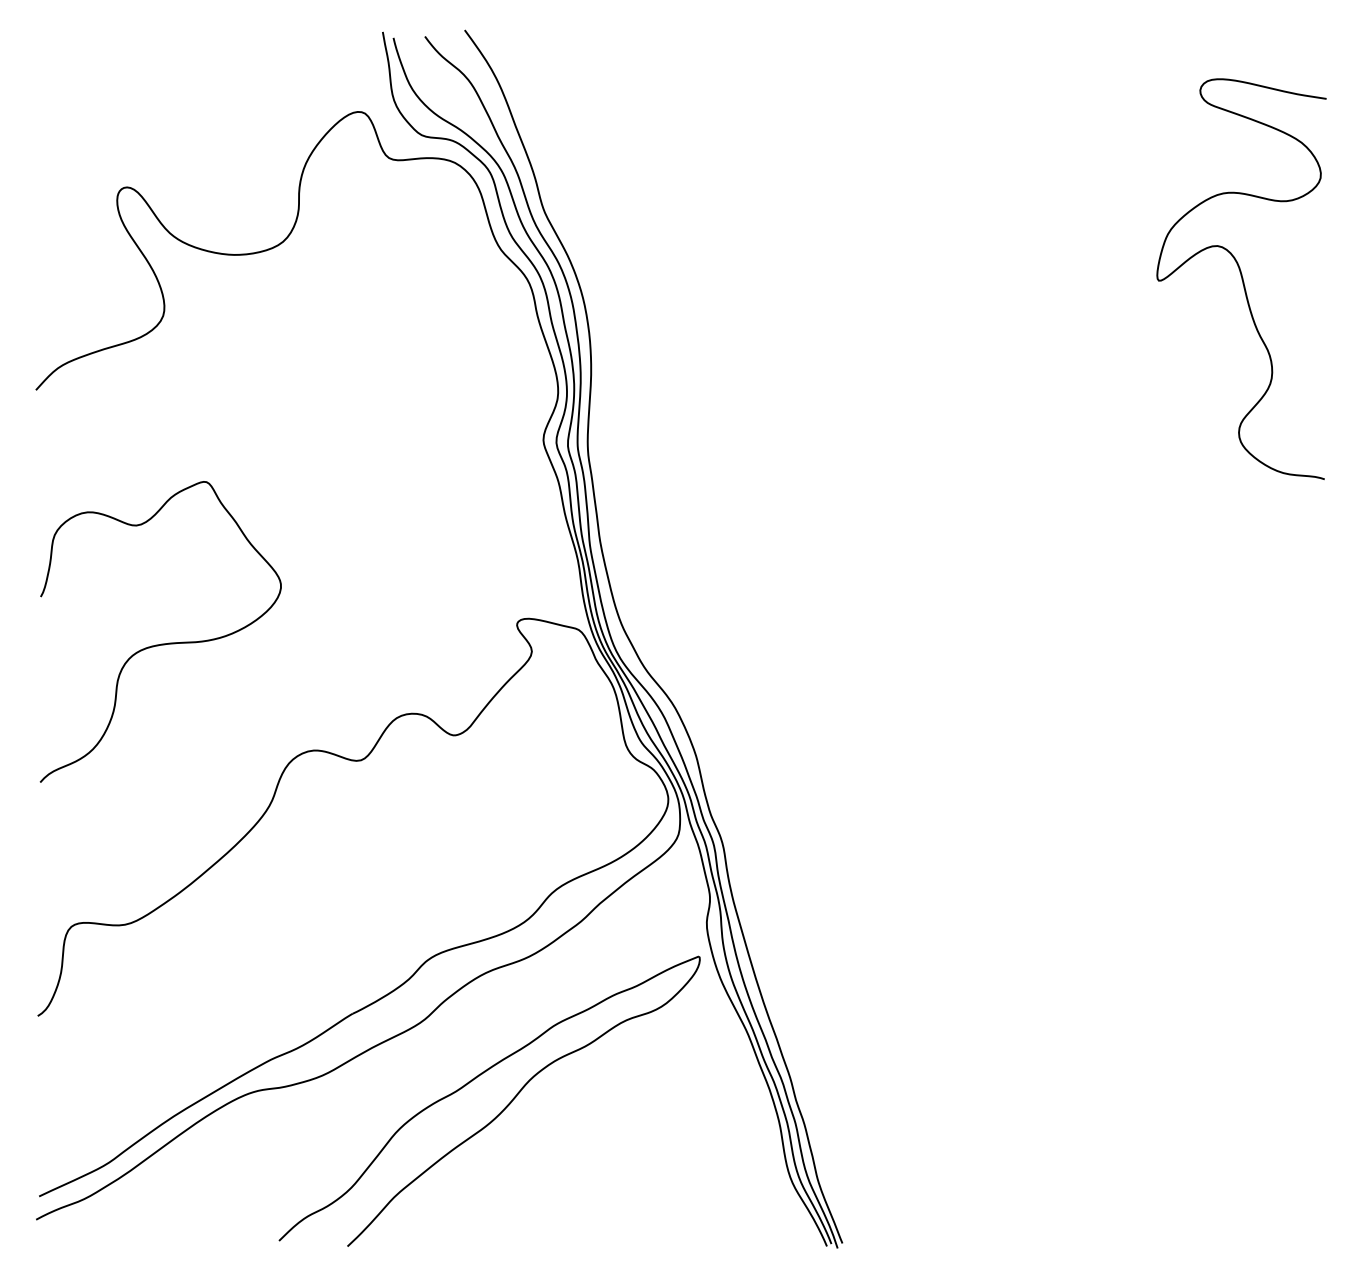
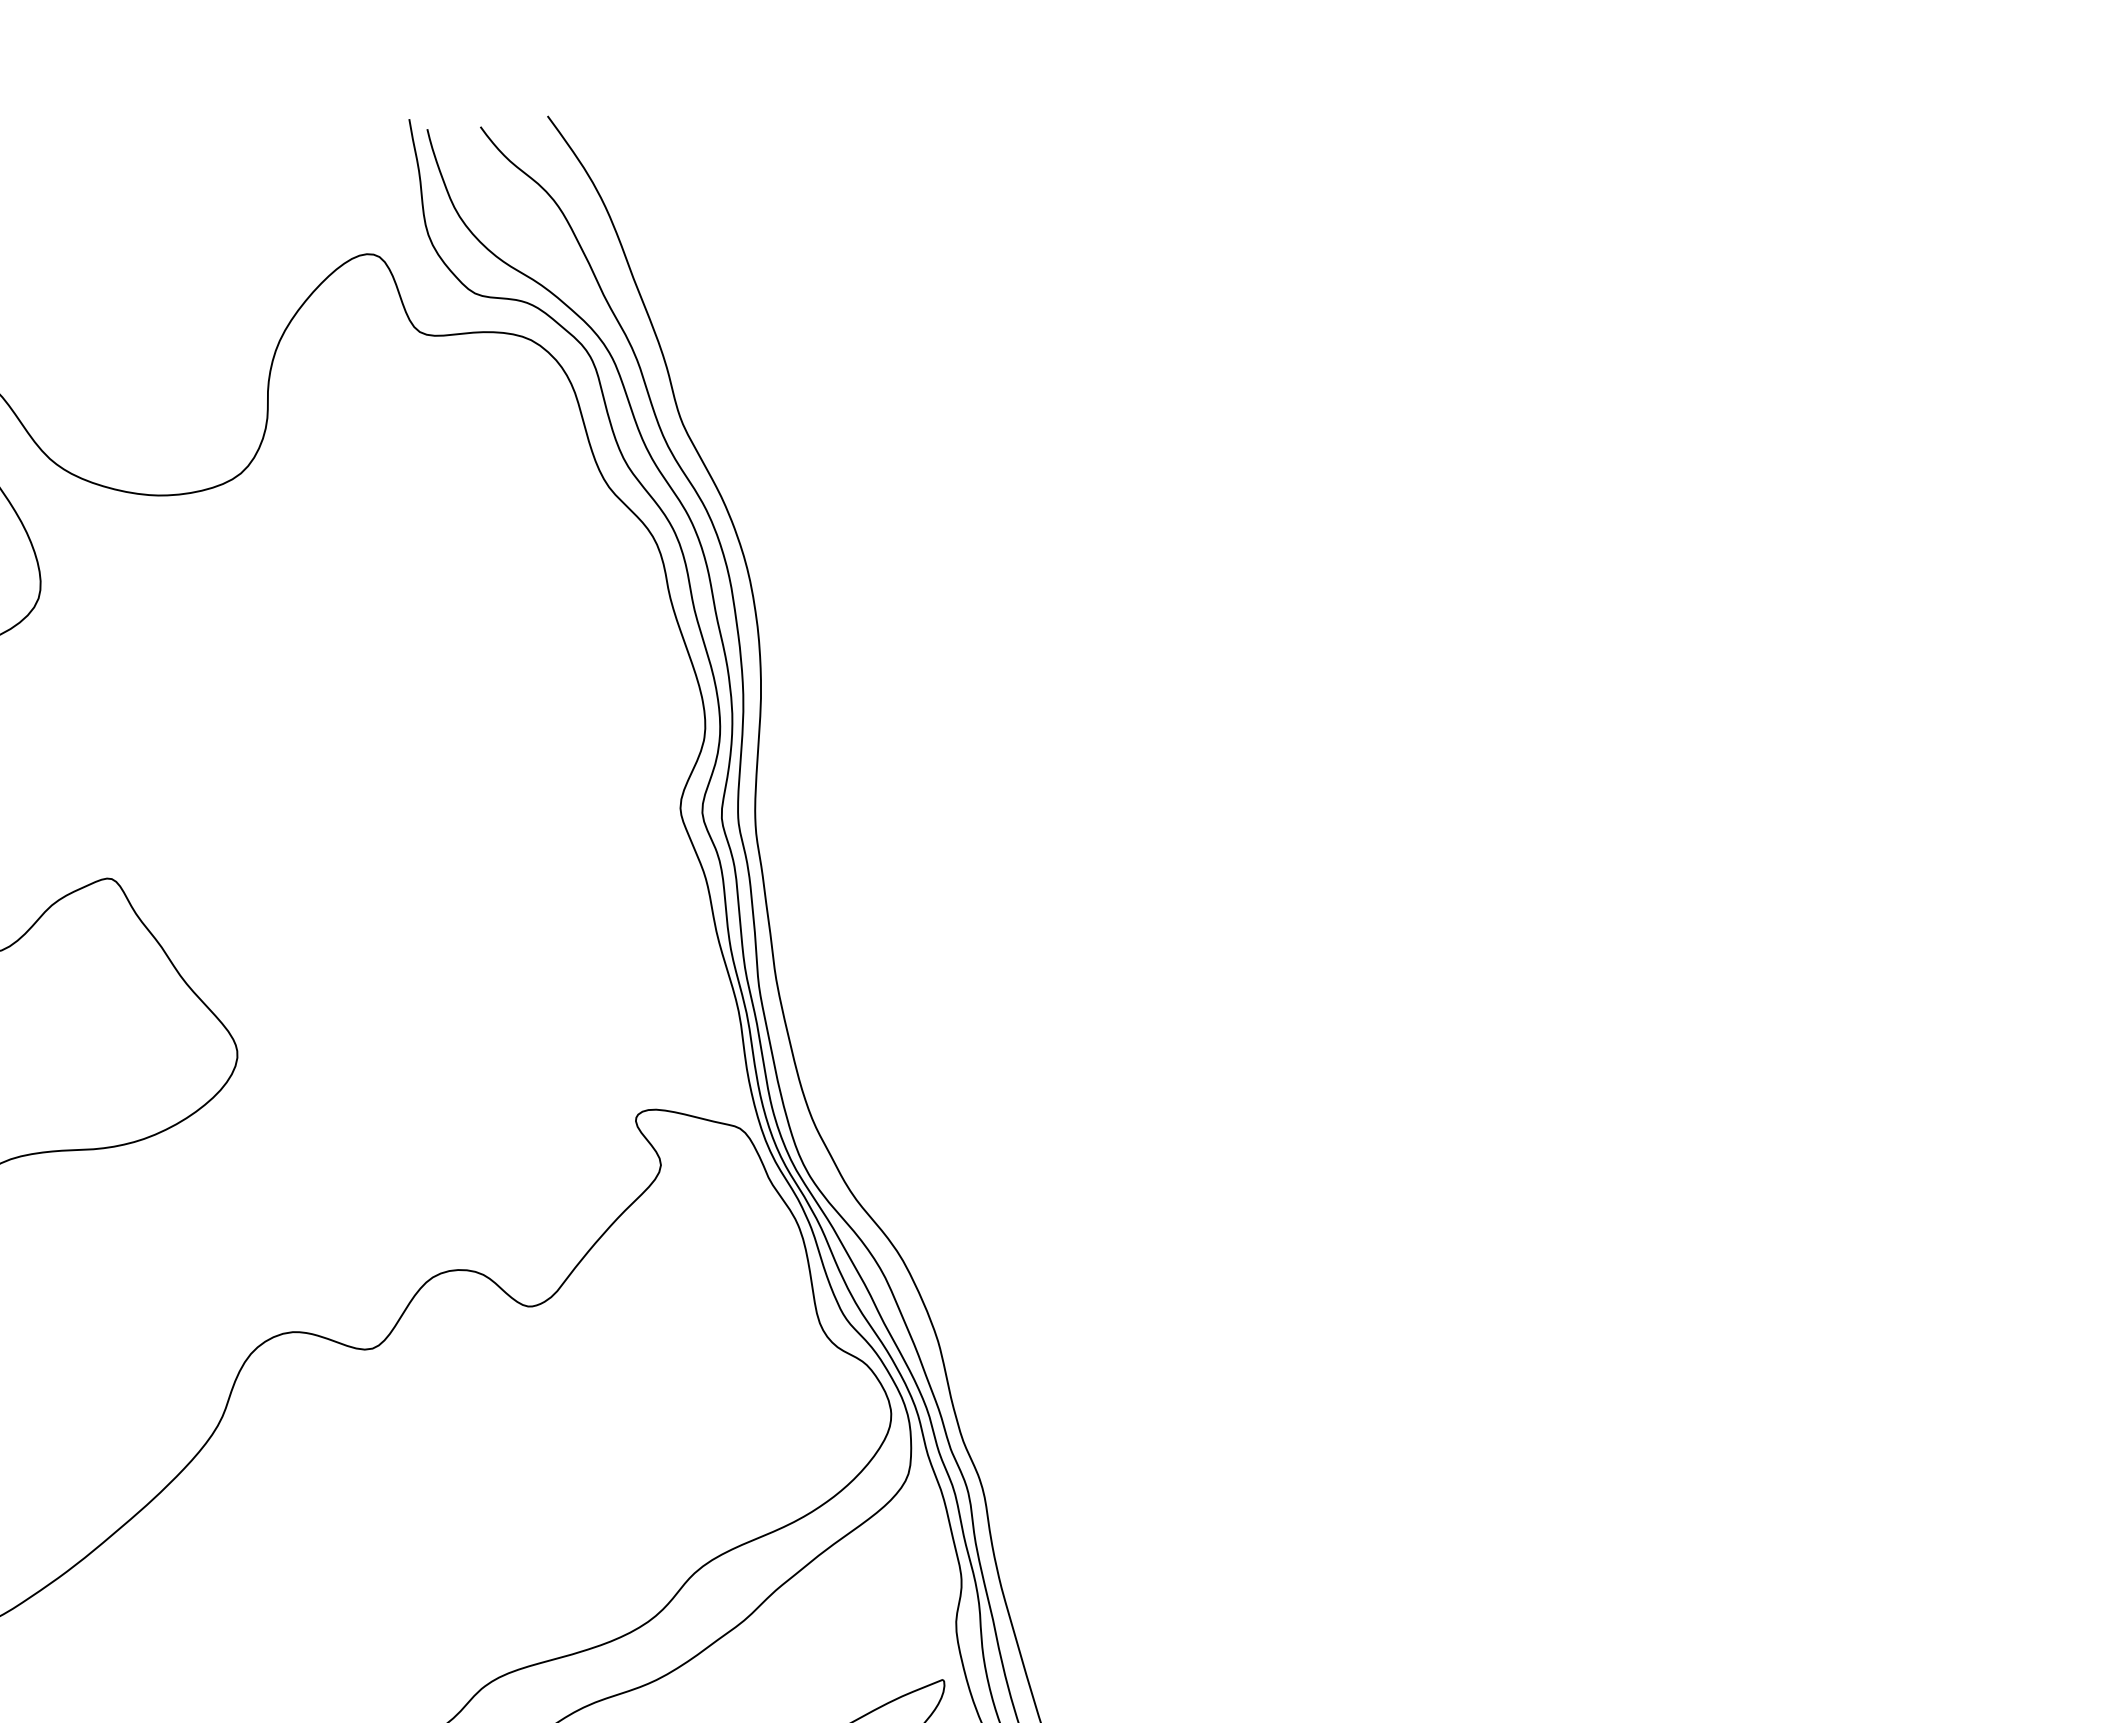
curve: (1241, 279) -> (1858, 537), removed

